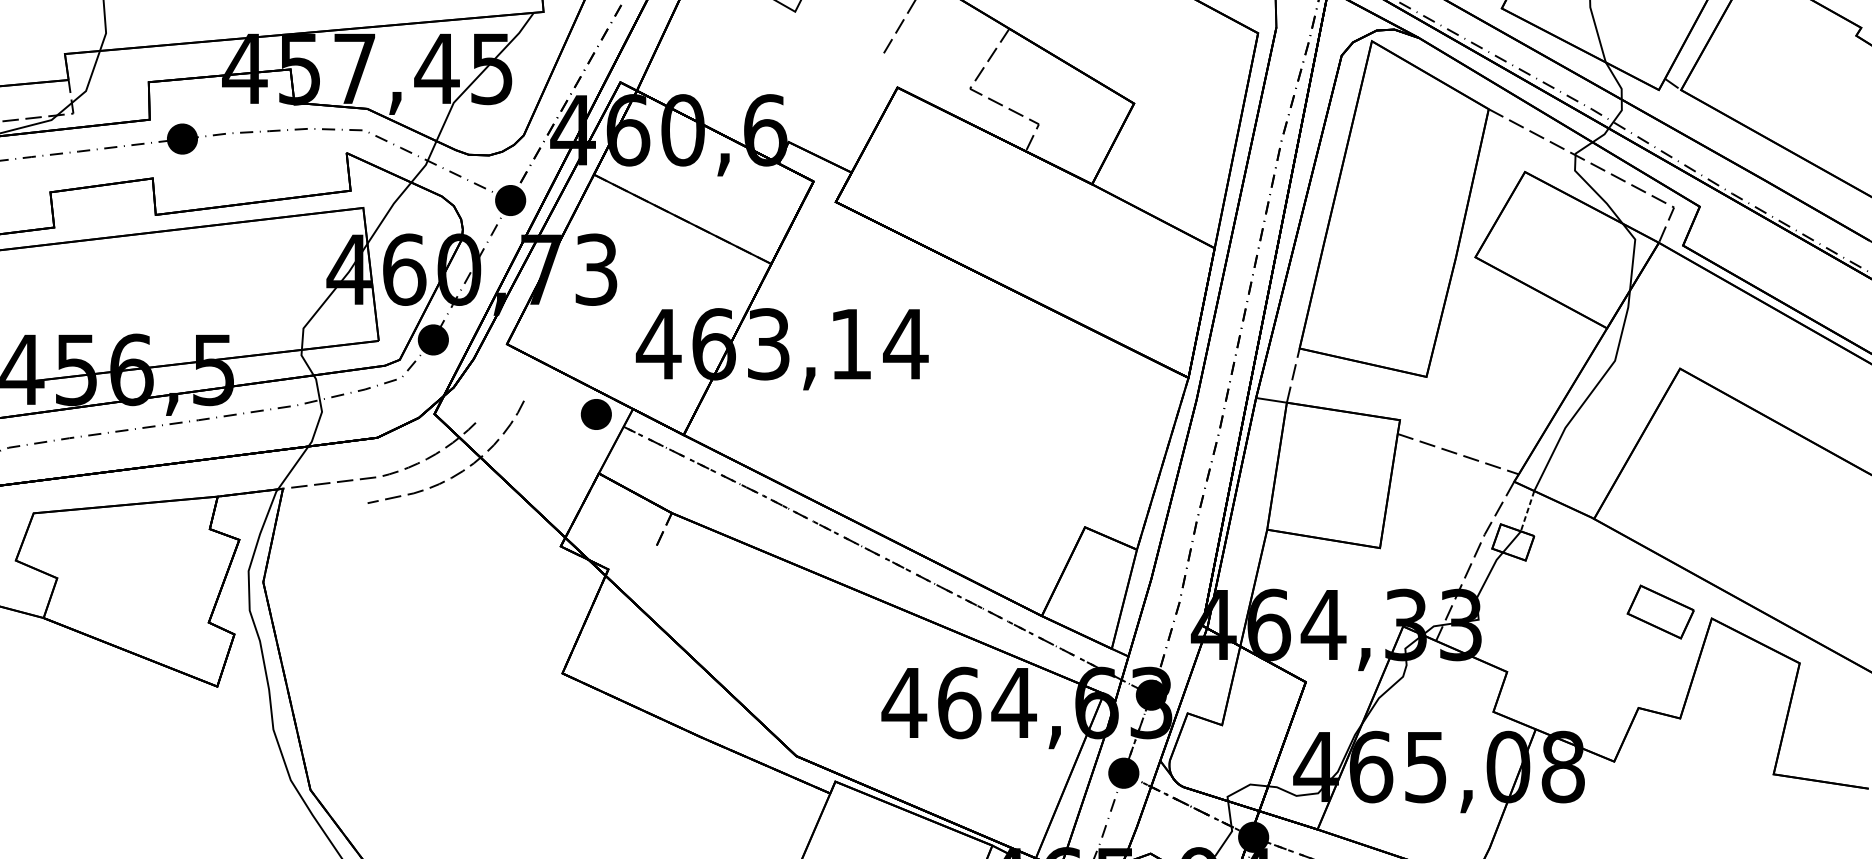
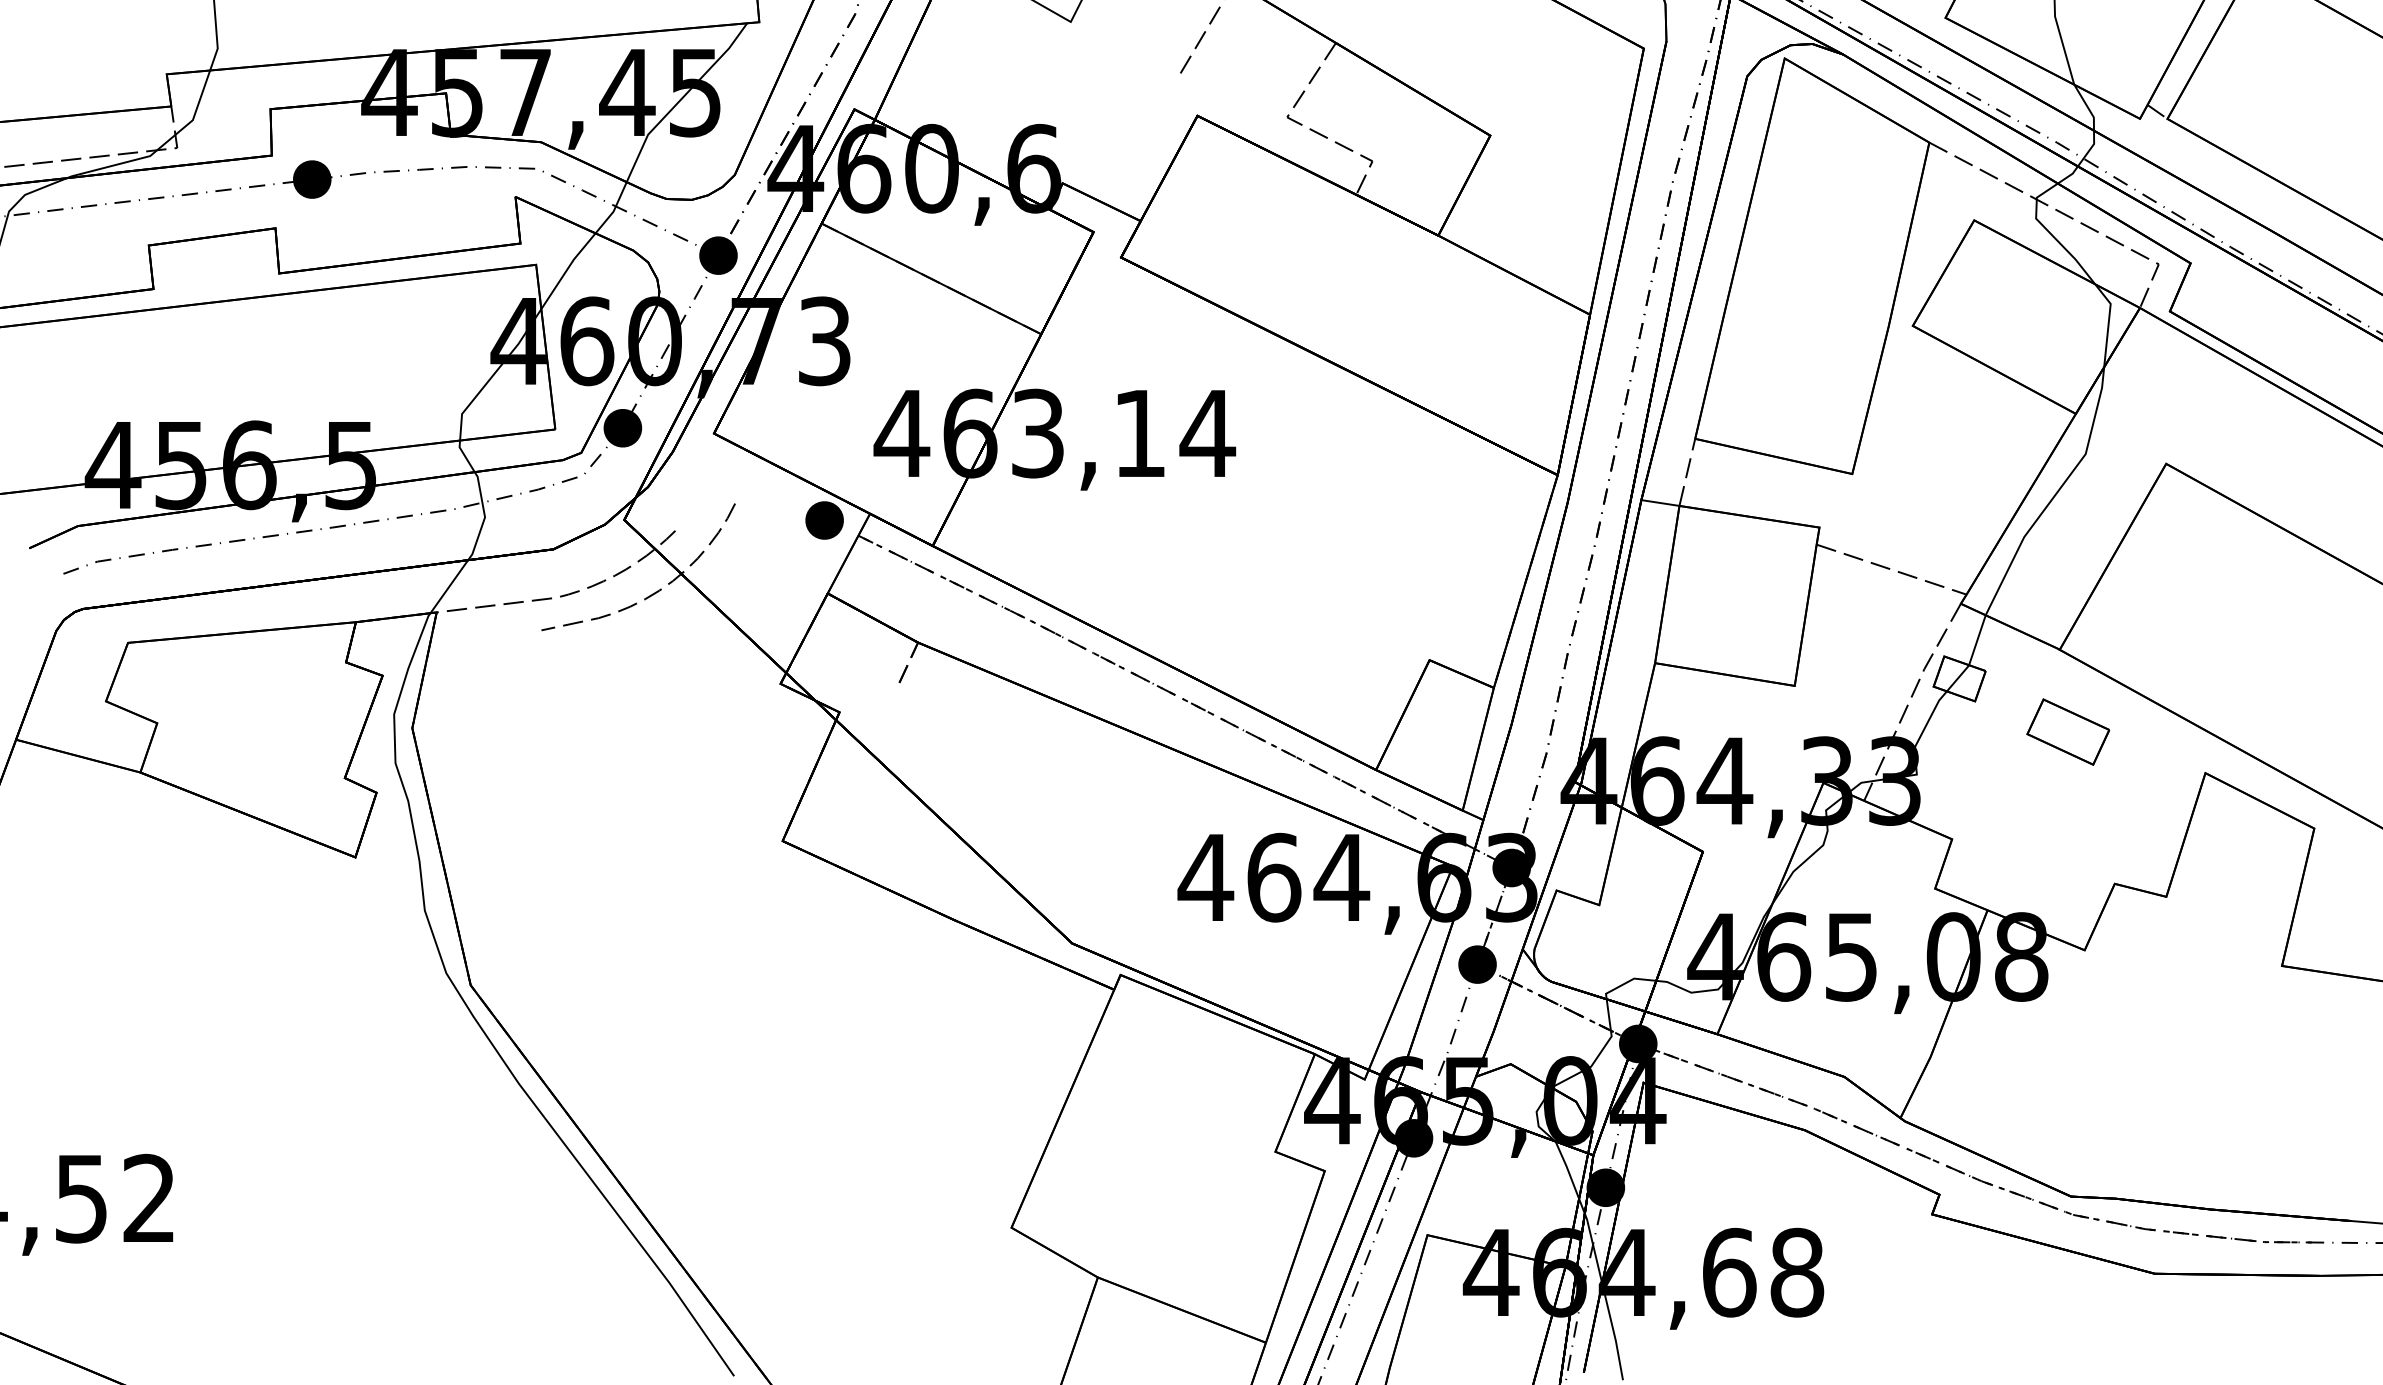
line: (1527, 511) -> (1977, 640), dashed -> solid
part: (1660, 611) -> (2068, 731), moved

